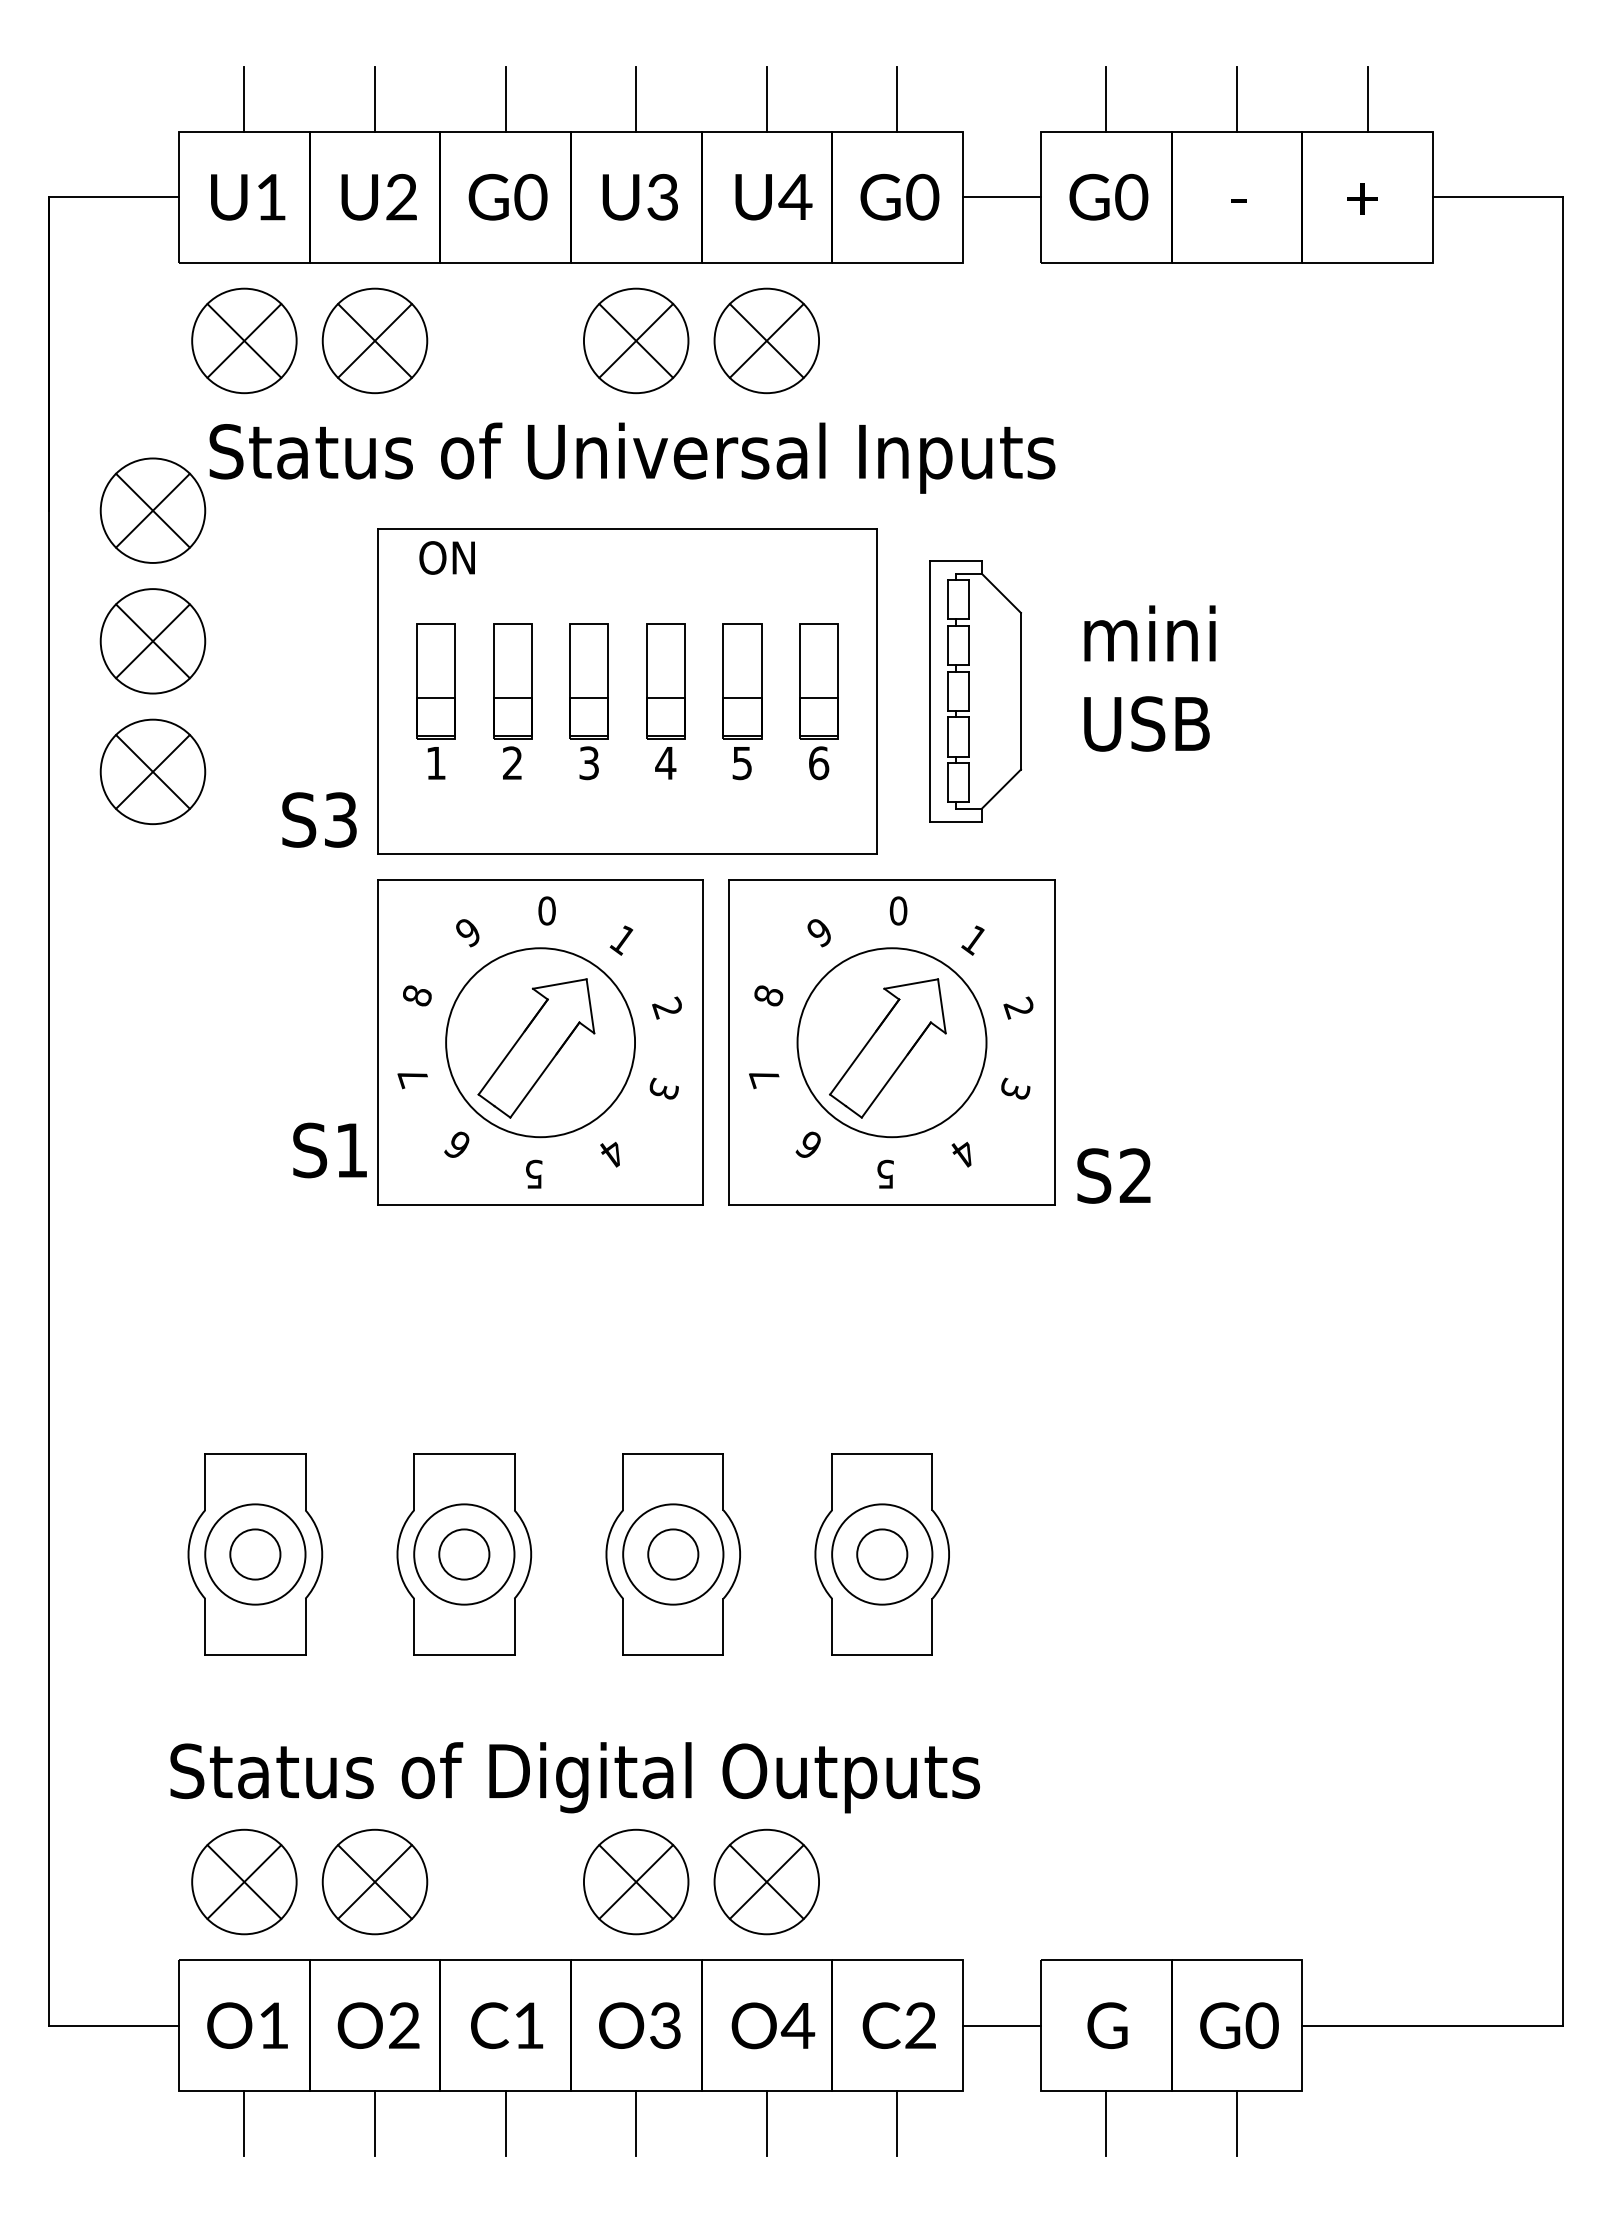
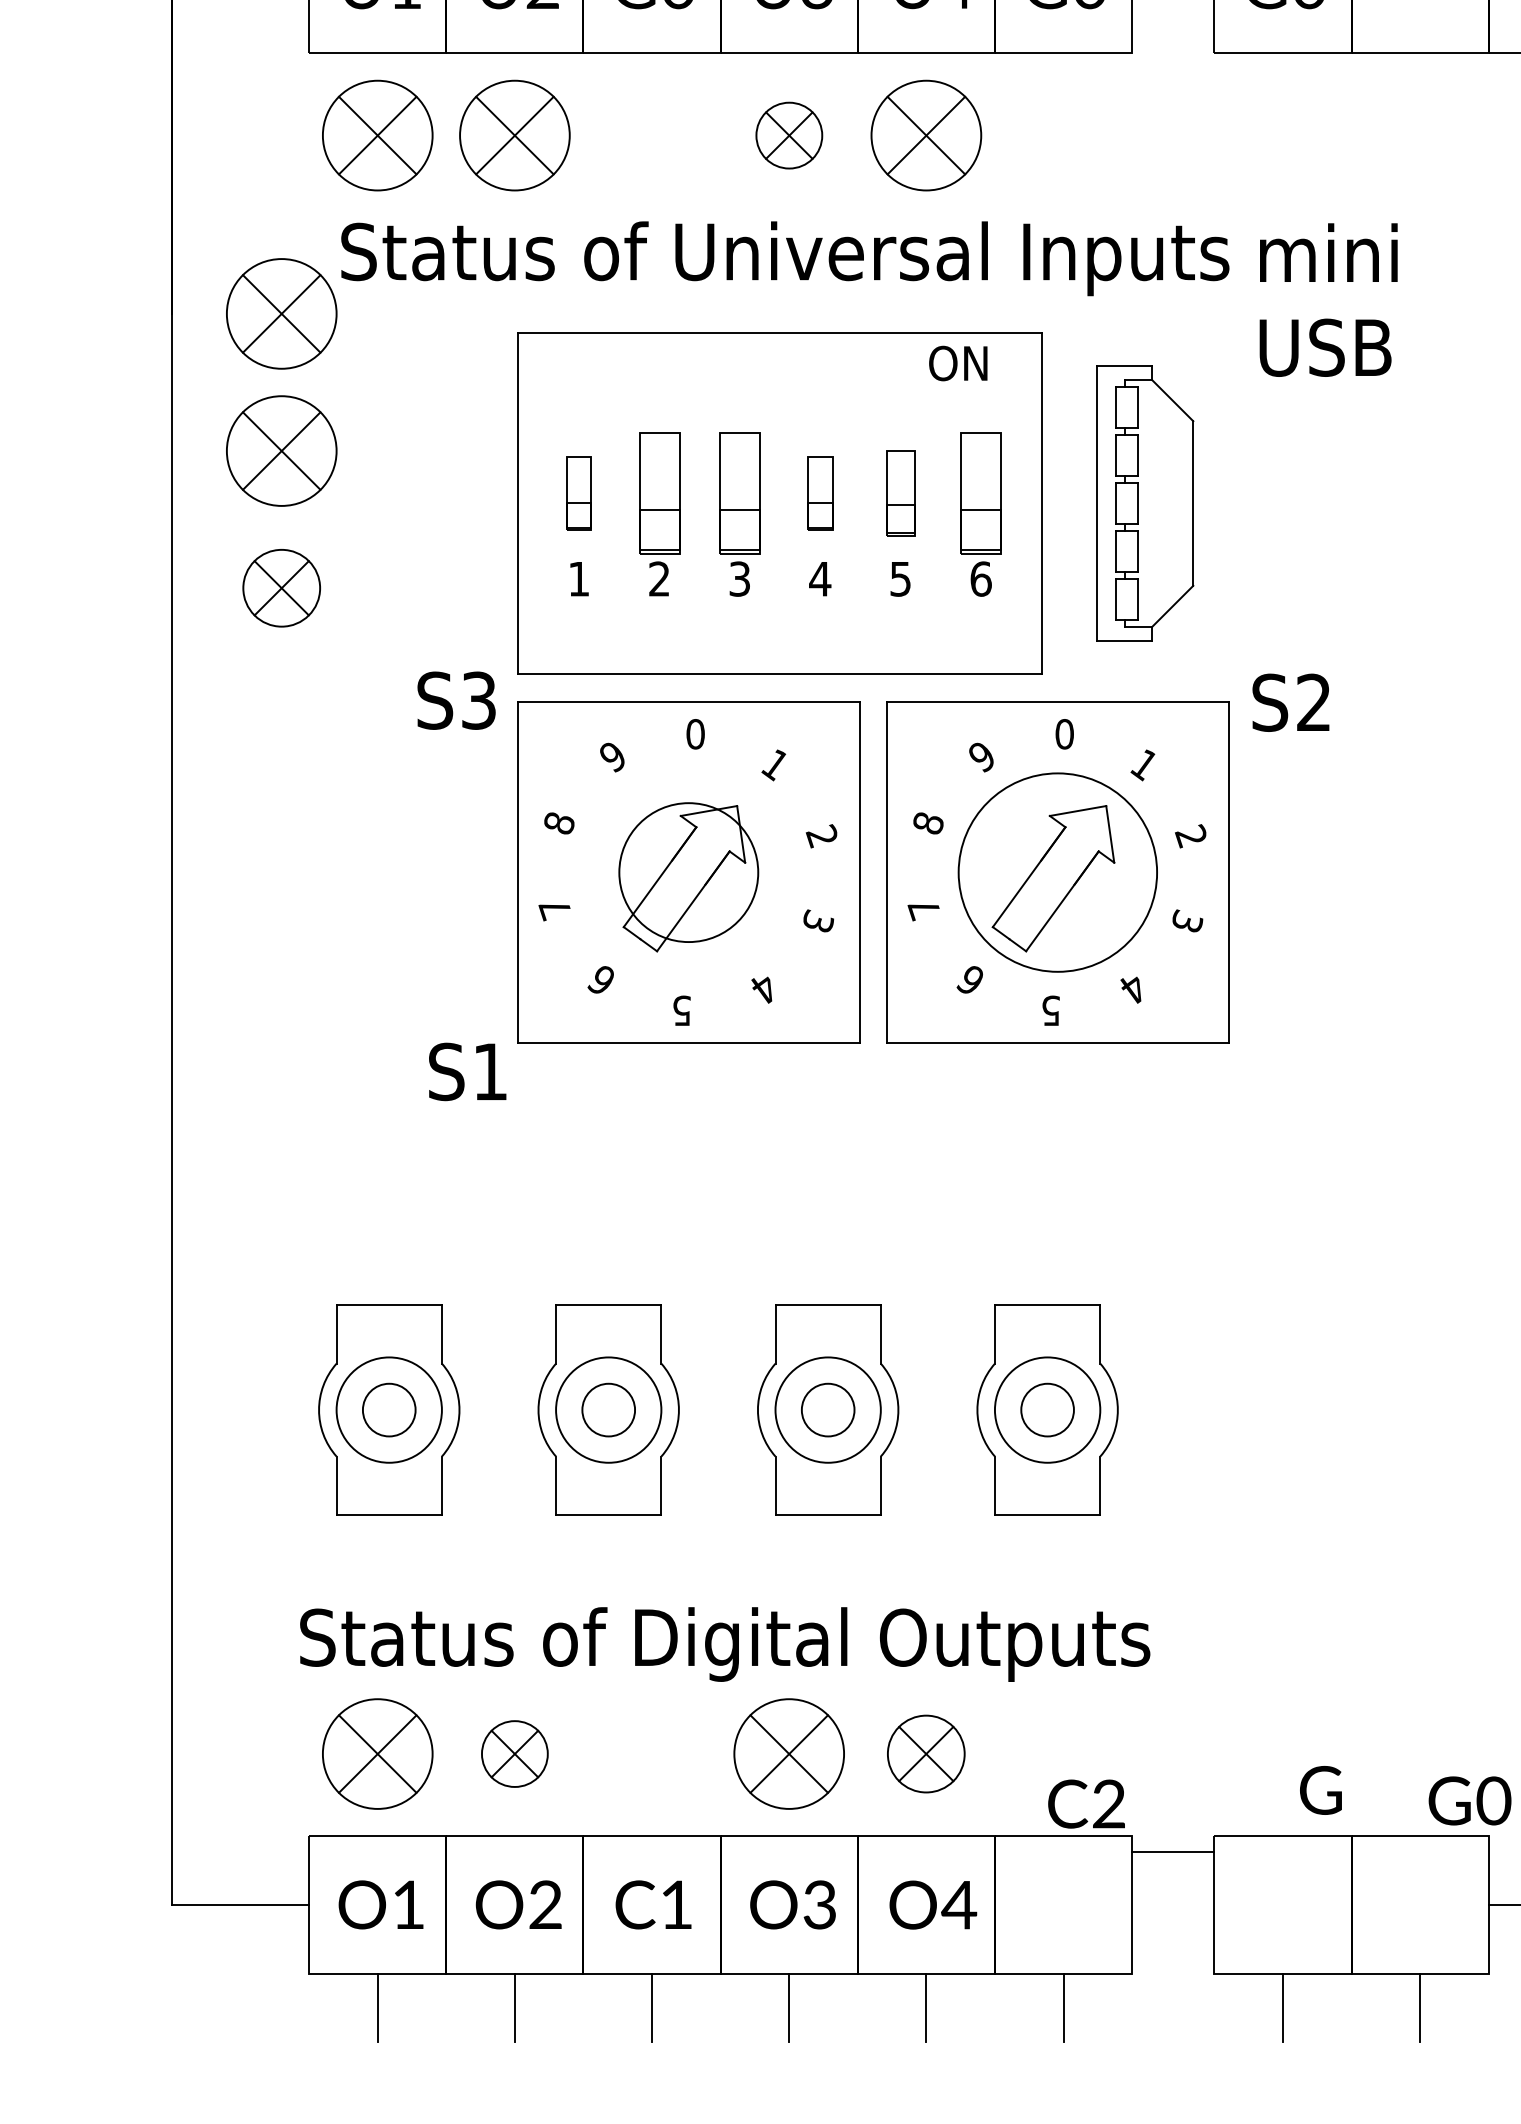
part: (636, 340) -> (789, 135), size x0.6
text: (446, 557) -> (957, 363), moved
text: (1149, 678) -> (1328, 300), moved
part: (435, 681) -> (578, 493), size x0.6
part: (665, 681) -> (819, 493), size x0.6
part: (742, 681) -> (900, 493), size x0.7
part: (152, 771) -> (281, 587), size x0.7
text: (319, 819) -> (456, 700), moved
circle: (540, 1042) -> (688, 872), size x0.7
text: (329, 1150) -> (467, 1071), moved
text: (1113, 1175) -> (1290, 702), moved
part: (374, 1881) -> (514, 1753), size x0.6
part: (766, 1881) -> (926, 1753), size x0.7
text: (898, 2025) -> (1085, 1803), moved
line: (1001, 2025) -> (1172, 1852), moved
text: (1107, 2025) -> (1320, 1790), moved
text: (1239, 2025) -> (1470, 1800), moved

